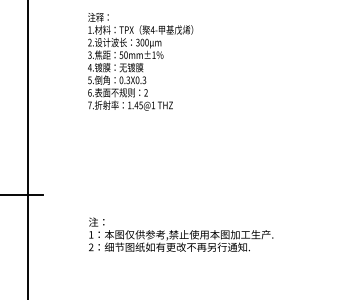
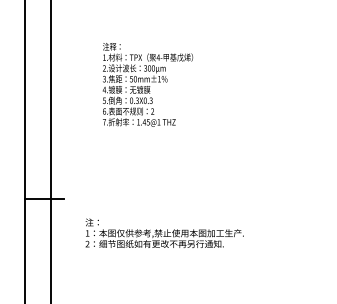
text: (180, 233) -> (164, 232), moved

